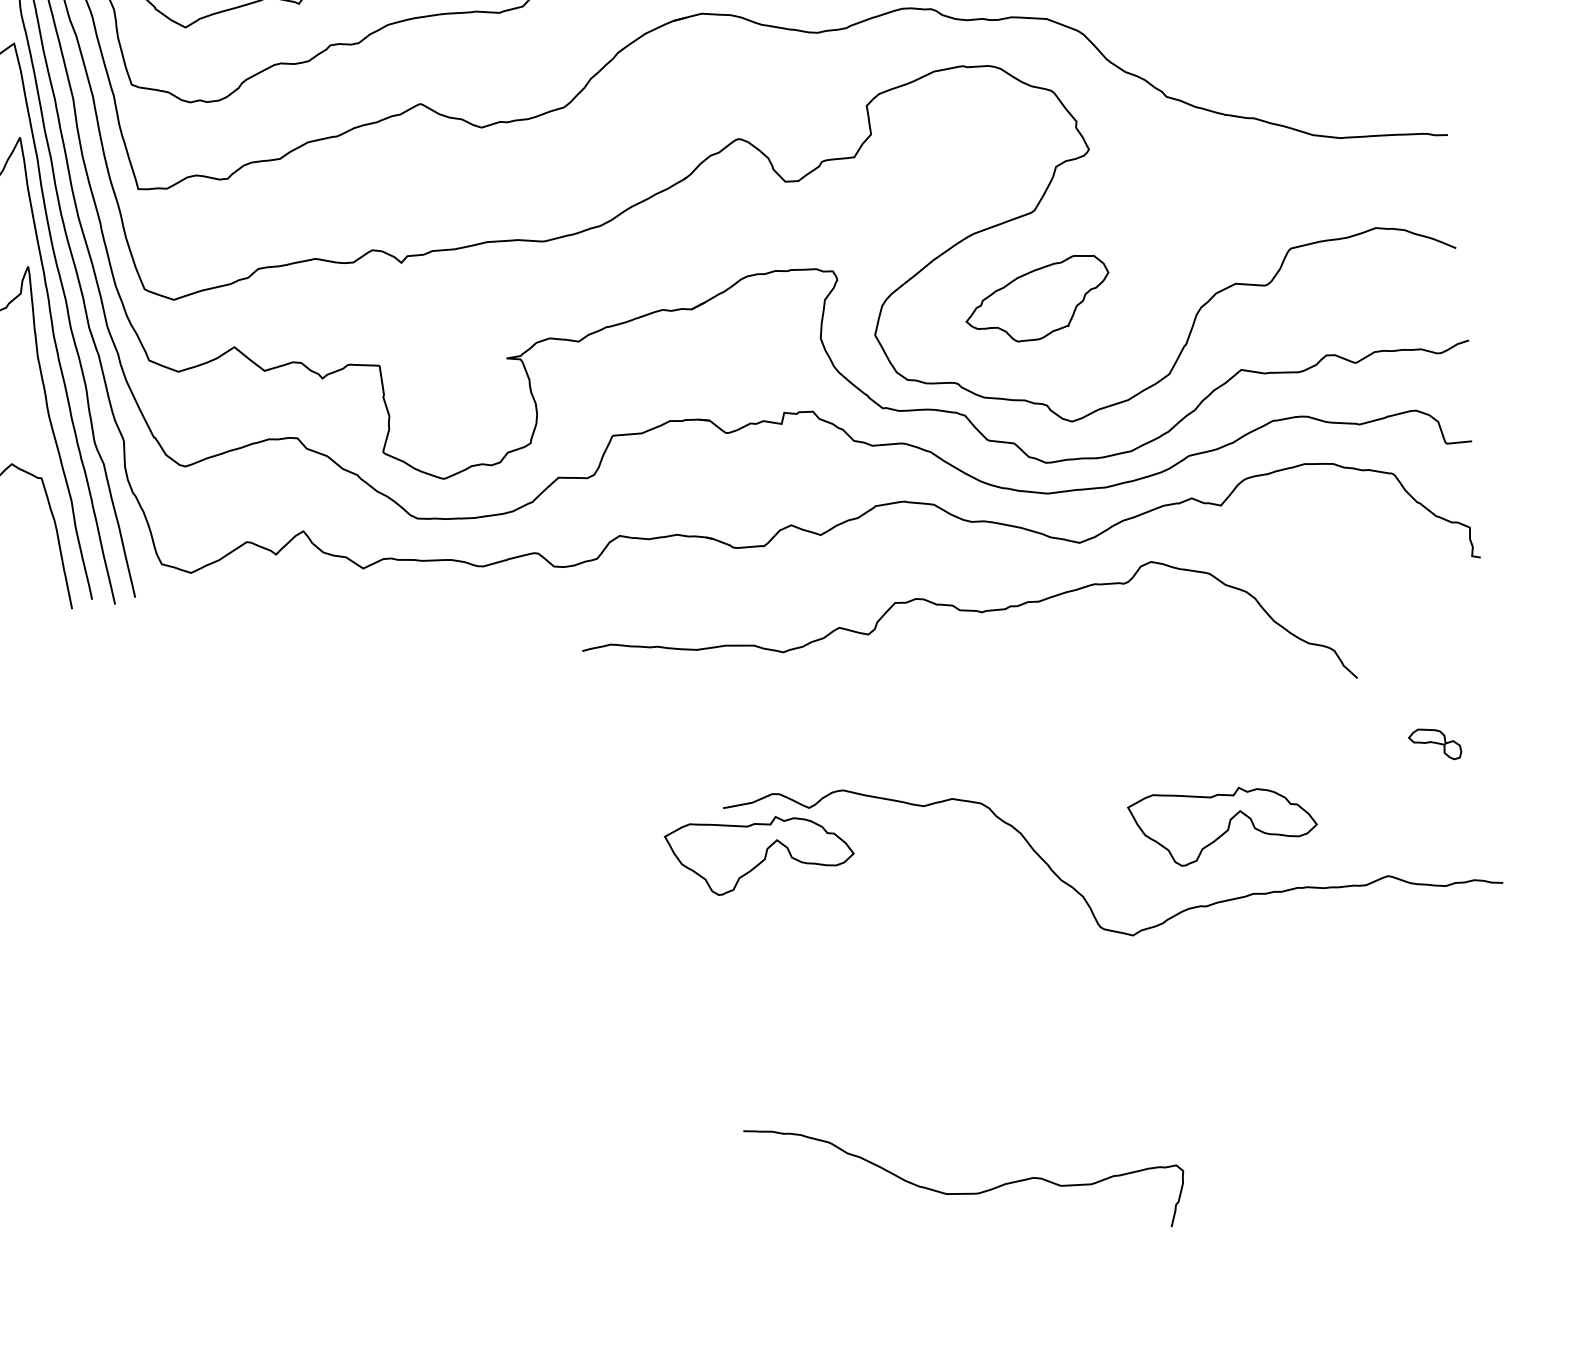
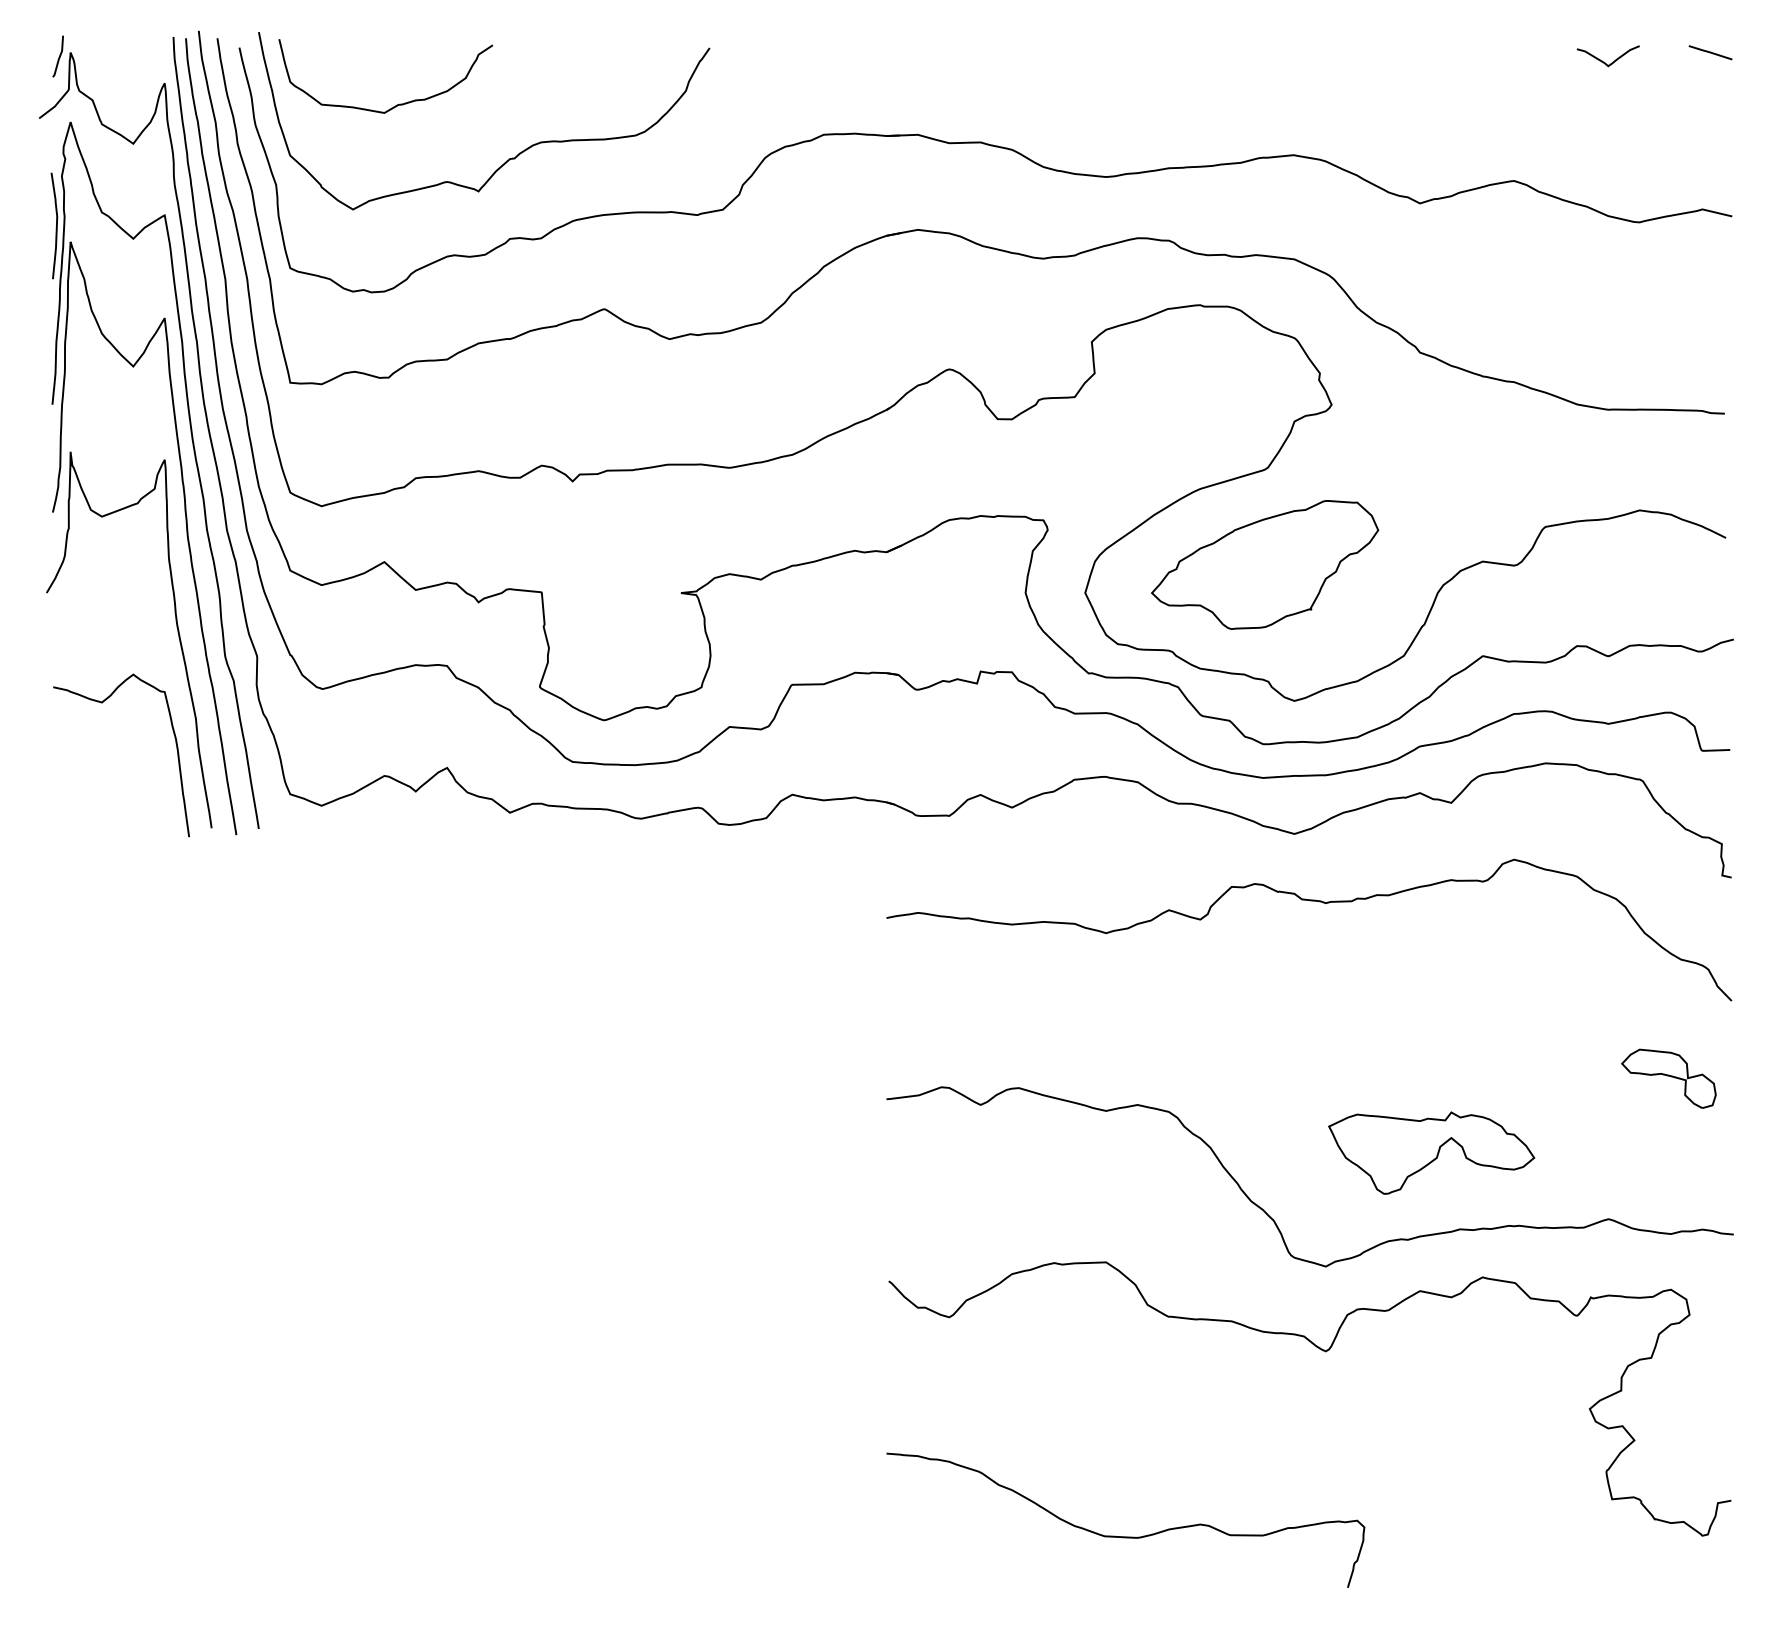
part: (1037, 298) -> (1265, 564), size x1.43
curve: (966, 611) -> (1309, 901), moved
part: (1434, 744) -> (1668, 1078), size x1.67
part: (759, 854) -> (923, 1152), removed
curve: (1137, 1013) -> (1325, 1352), added

